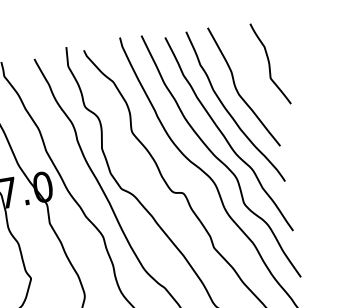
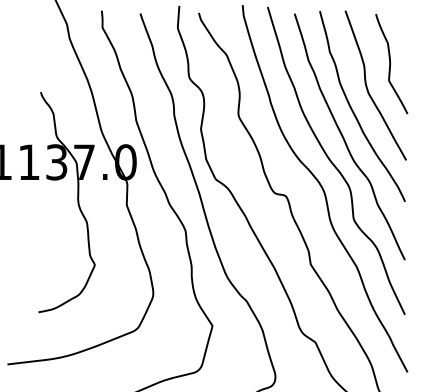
curve: (270, 64) -> (391, 64), moved

